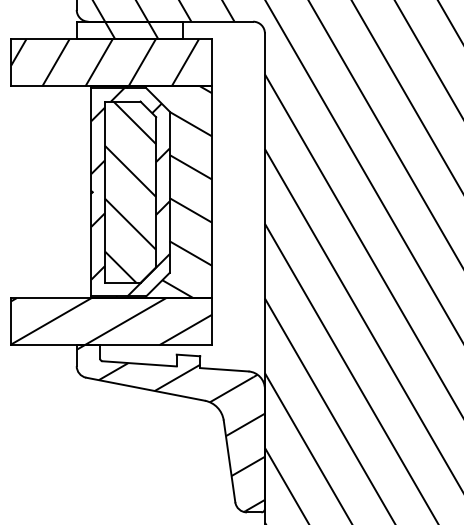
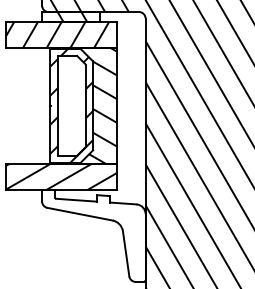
hatch: (130, 191) -> (71, 105), removed
hatch: (170, 427) -> (93, 235), removed

